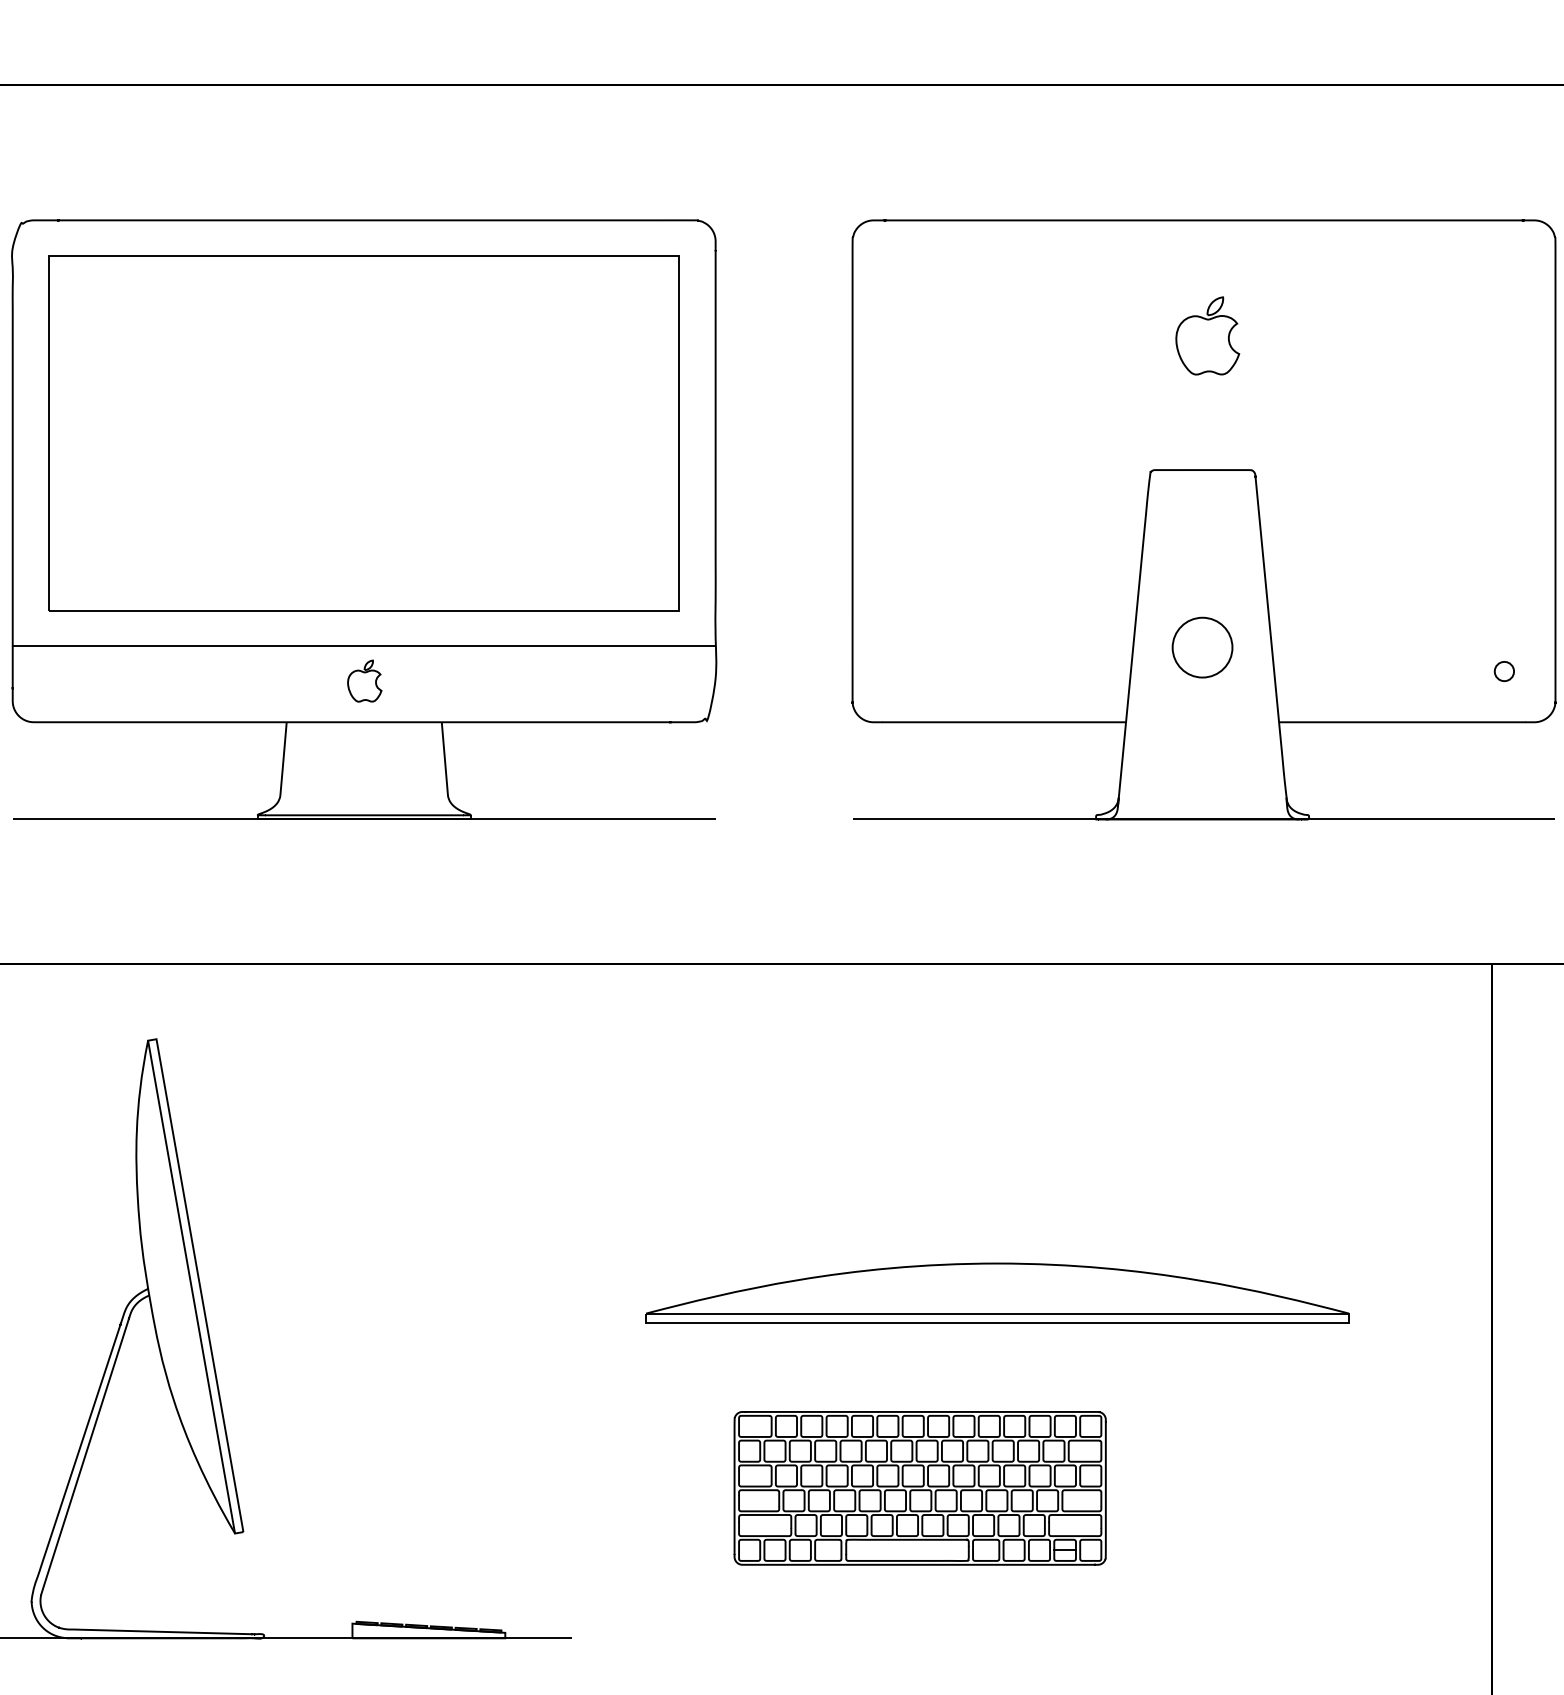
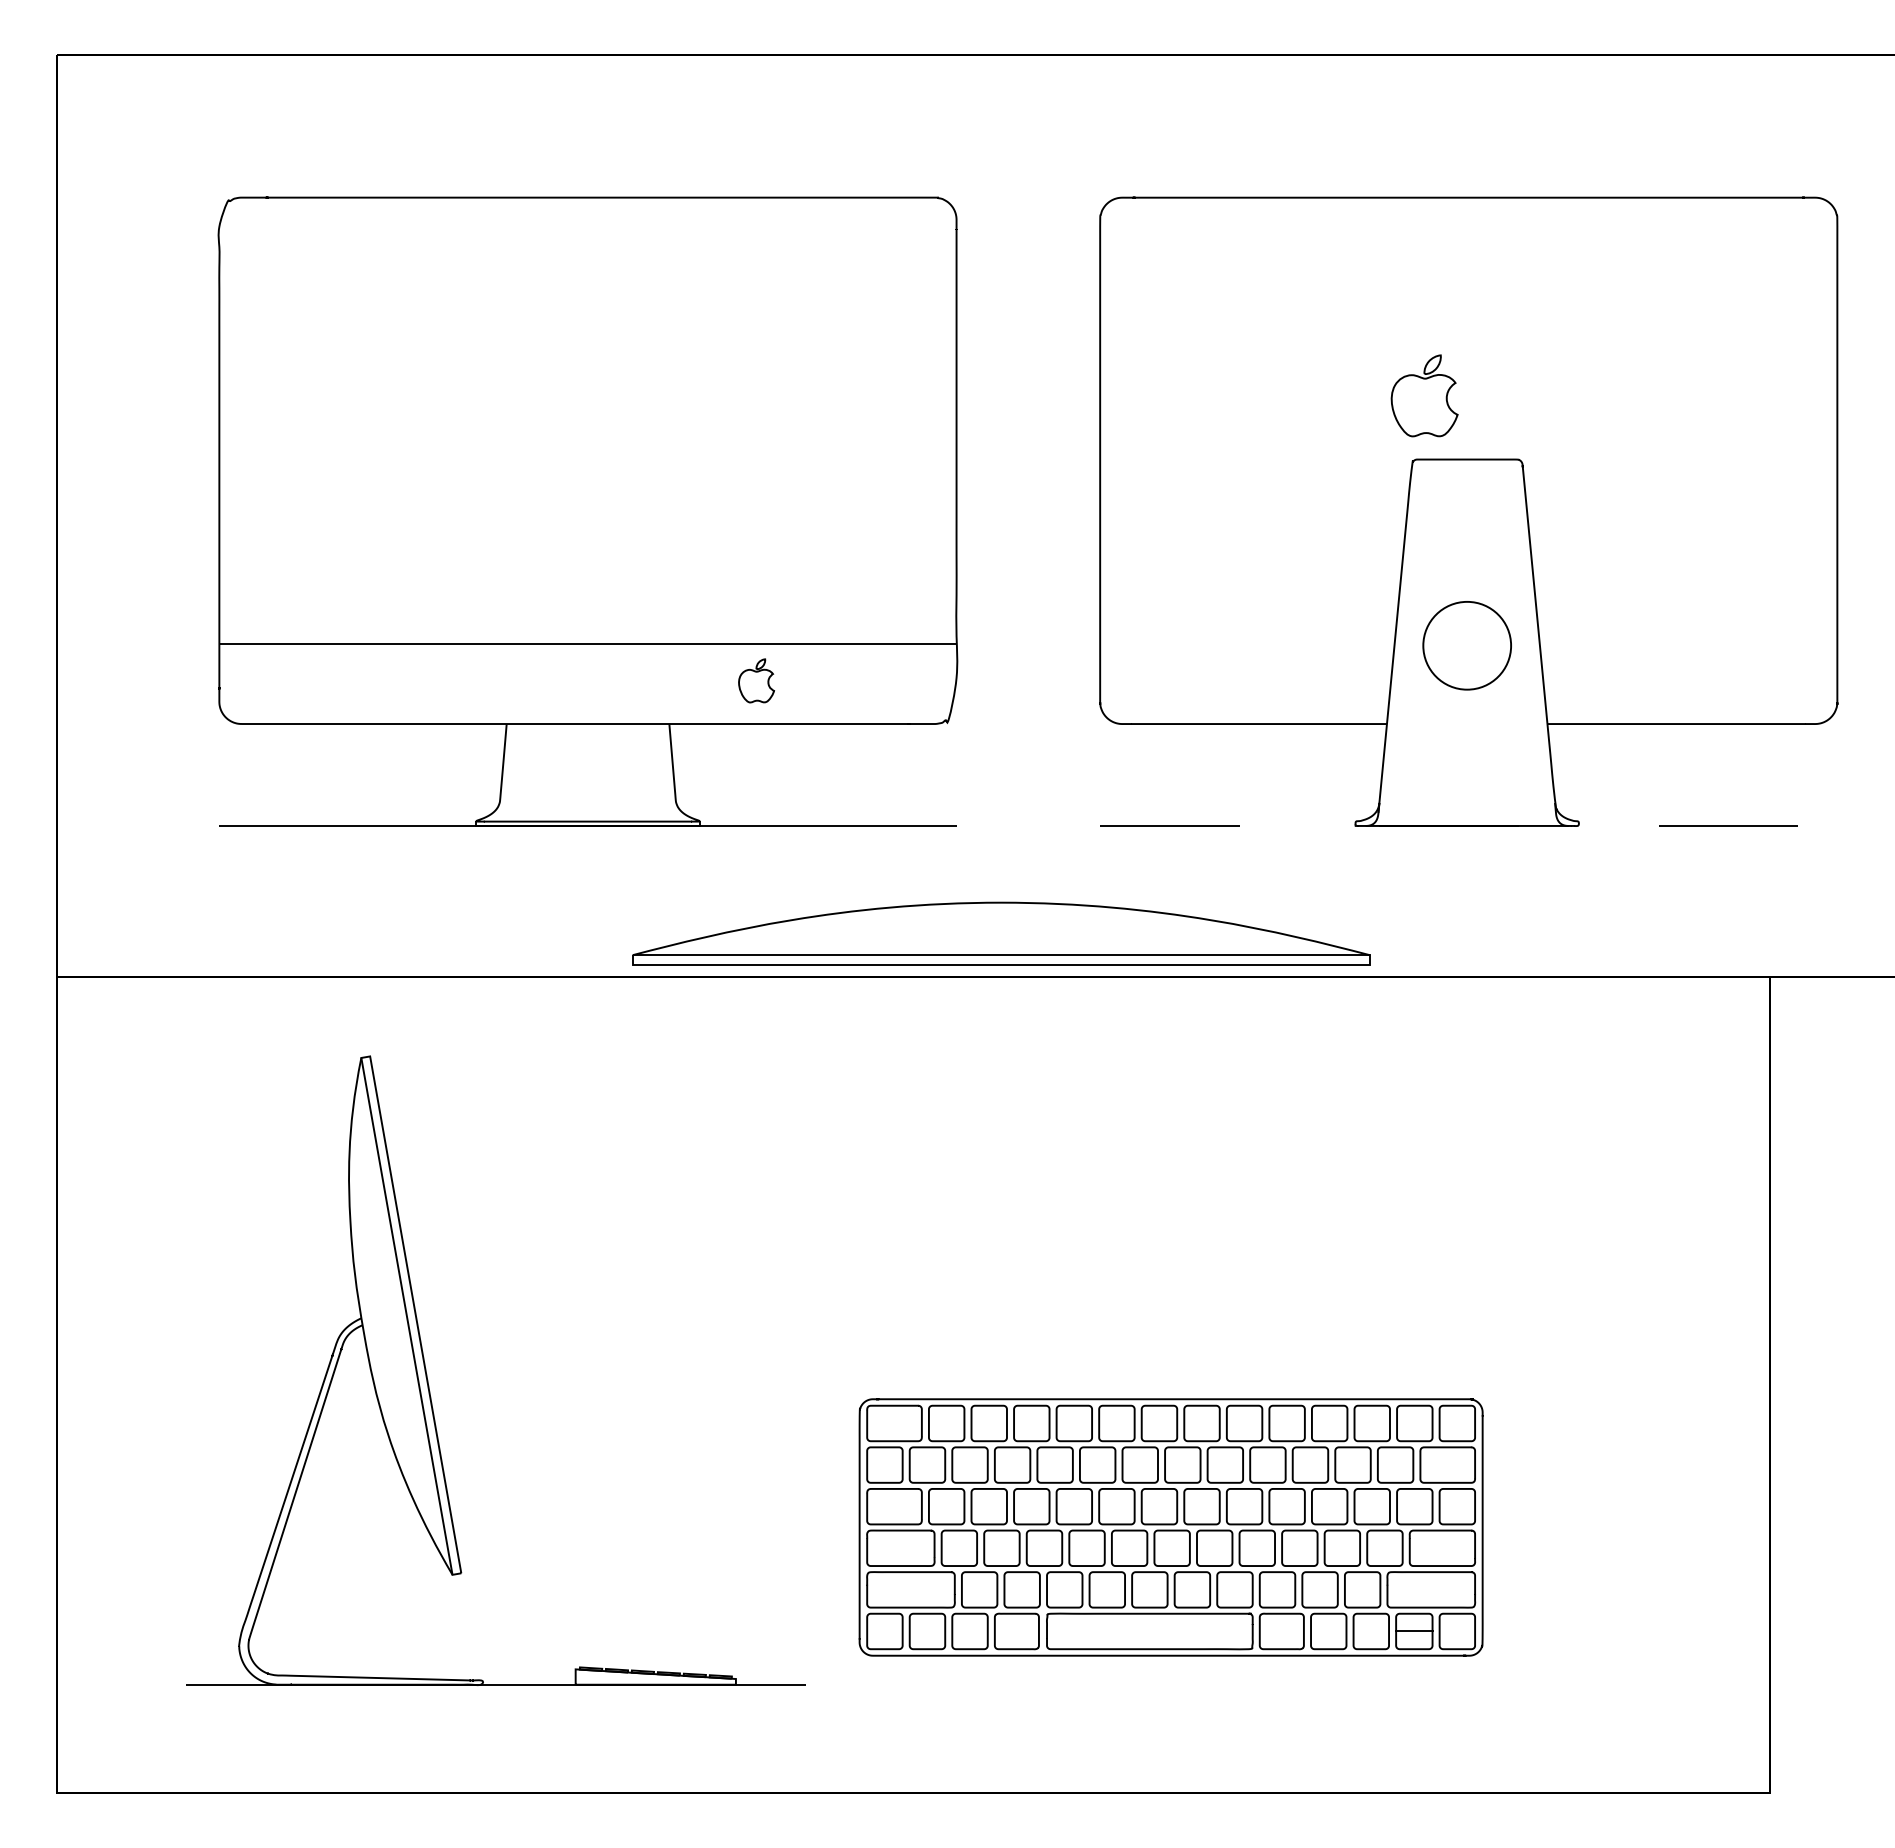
part: (1207, 335) -> (1424, 395), moved
part: (363, 432) -> (587, 420), removed
circle: (1201, 647) -> (1466, 645), size x1.4
circle: (1504, 671) -> (1783, 670), removed
part: (364, 680) -> (756, 680), moved
line: (1203, 819) -> (1468, 825), solid -> dashed
part: (997, 1292) -> (1001, 933), moved
part: (919, 1488) -> (1170, 1527), size x1.6

